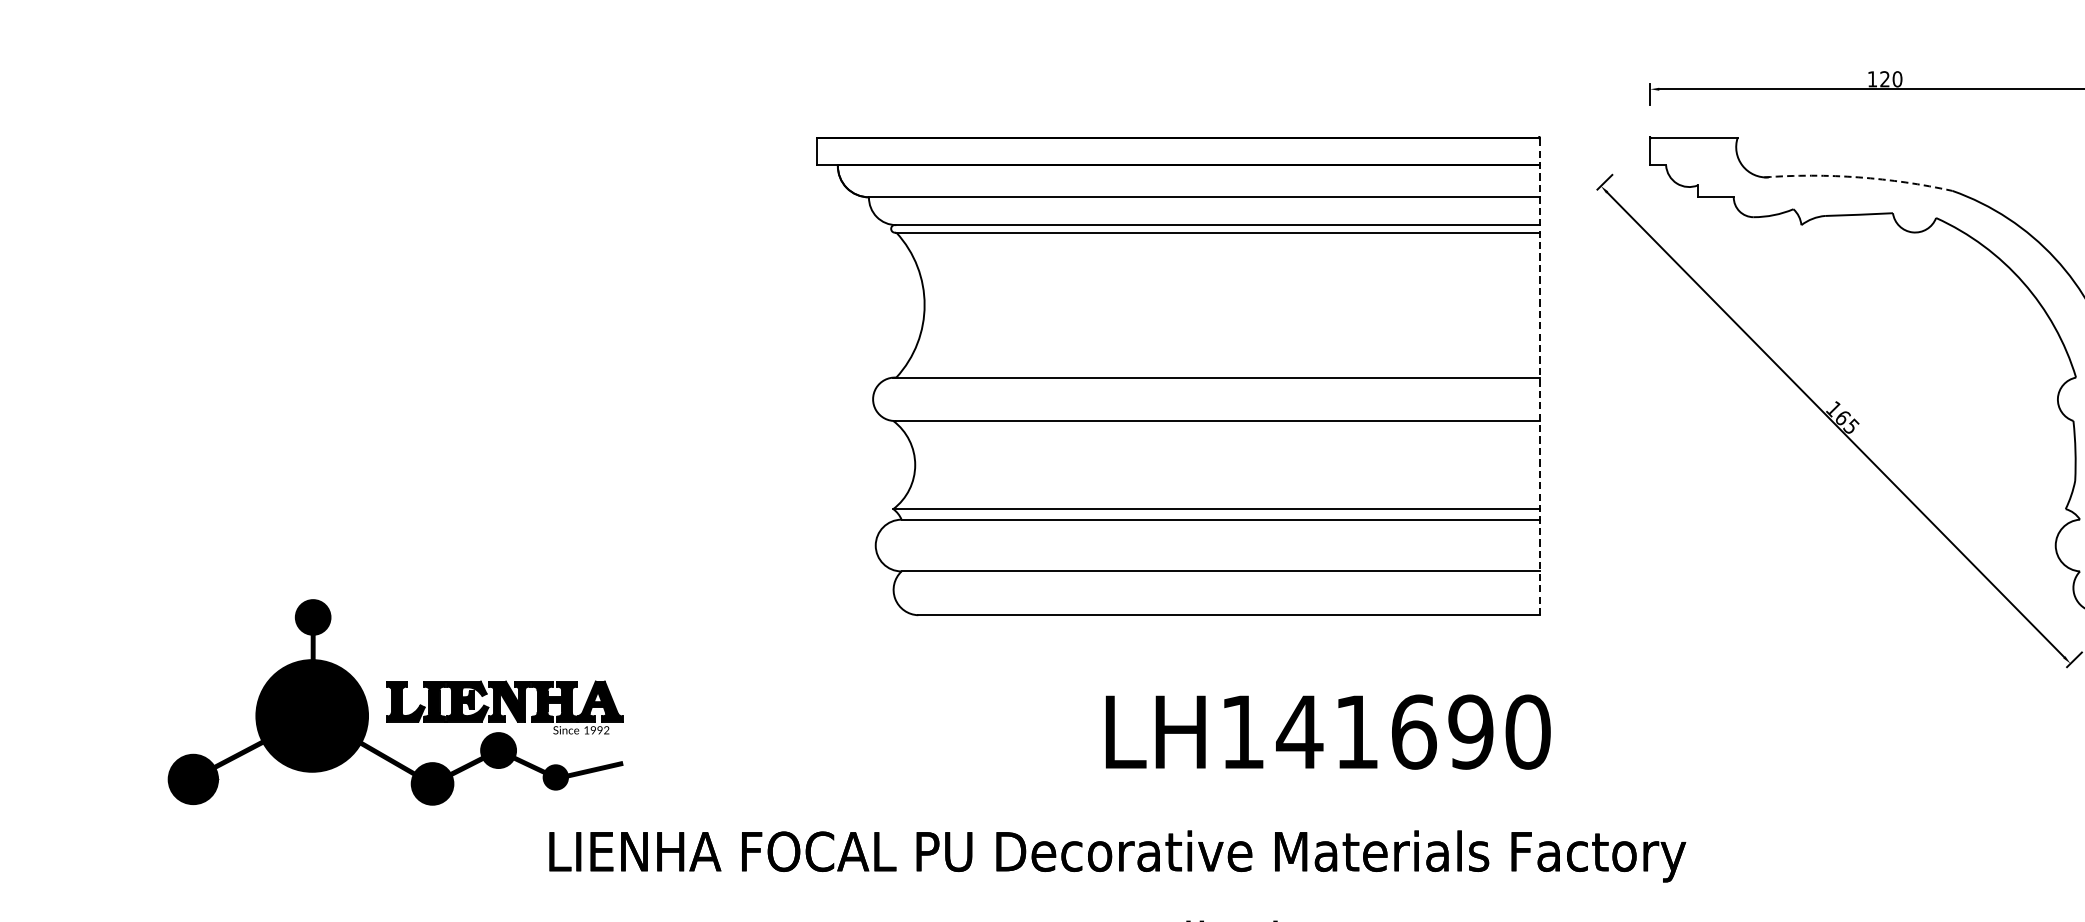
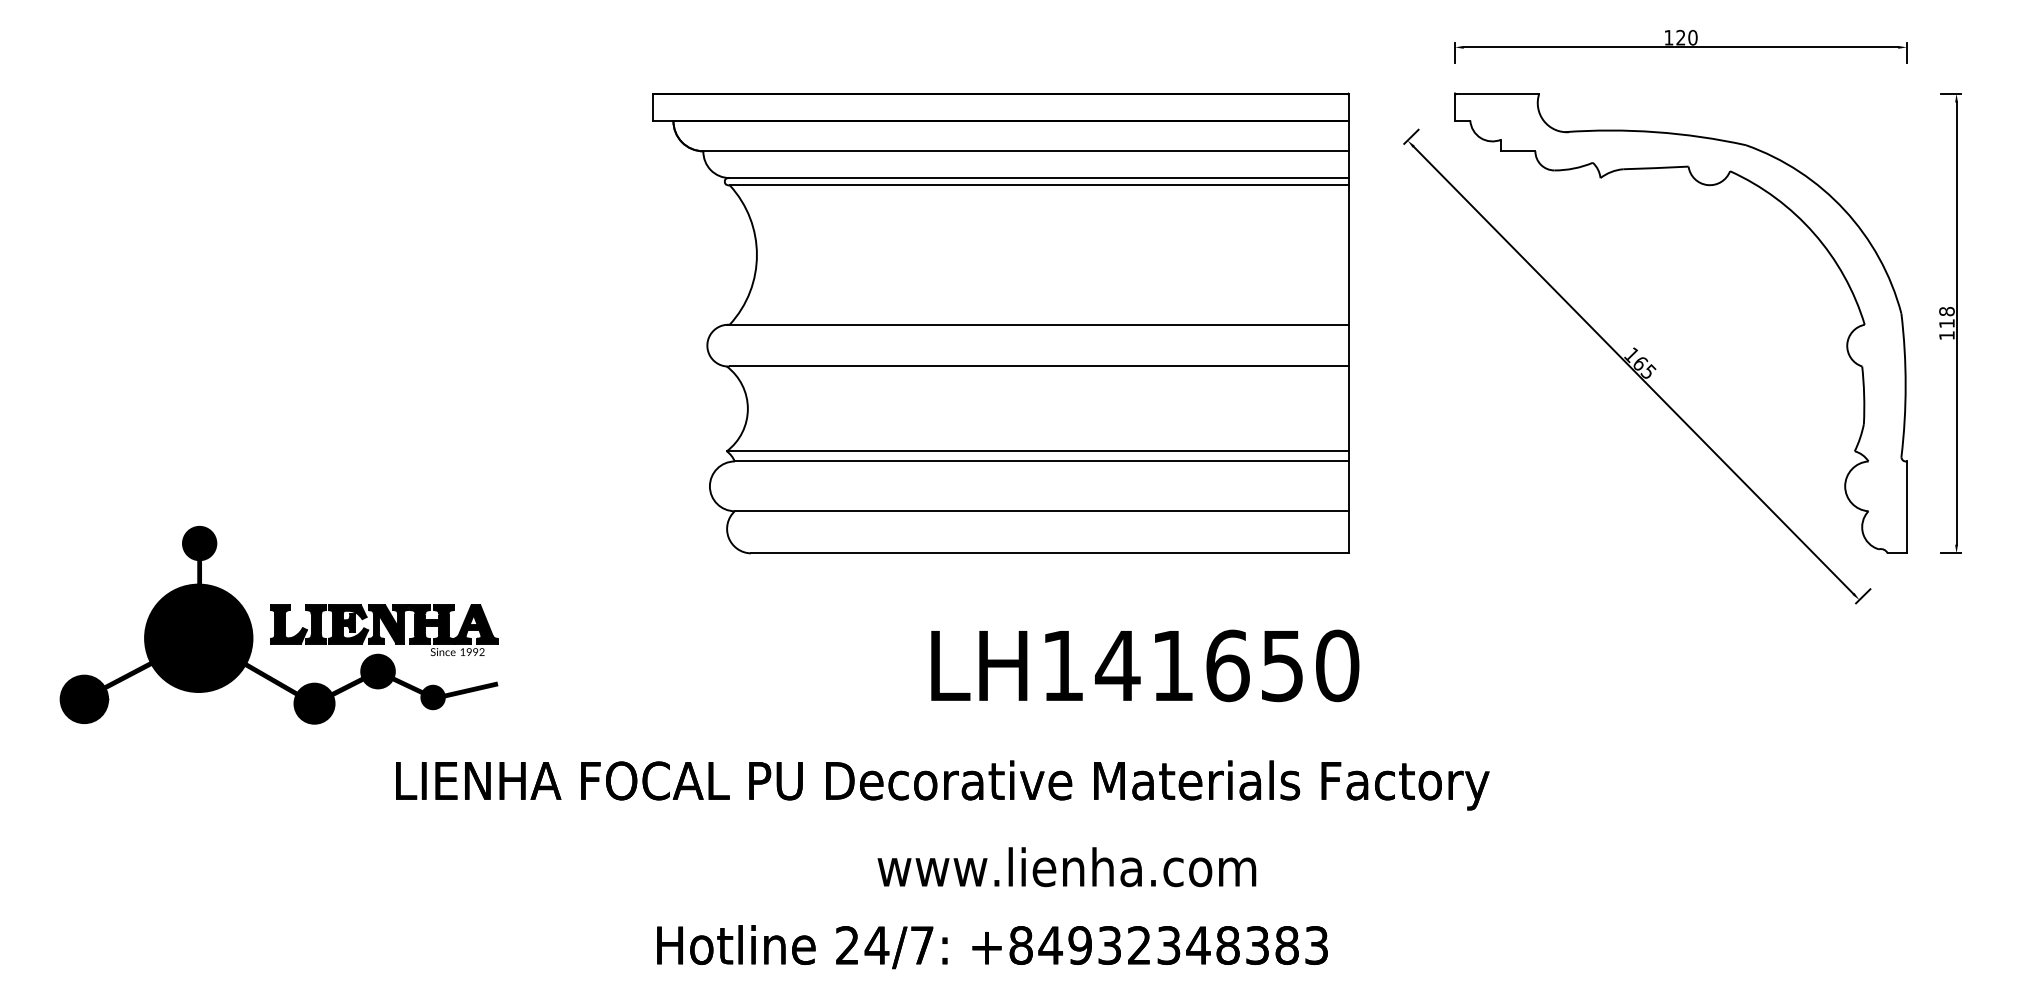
line: (1858, 177) -> (1655, 132), dashed -> solid
line: (1539, 376) -> (1348, 323), dashed -> solid
part: (395, 702) -> (278, 625), moved
text: (1470, 731) -> (1282, 665), LH141690 -> LH141650

